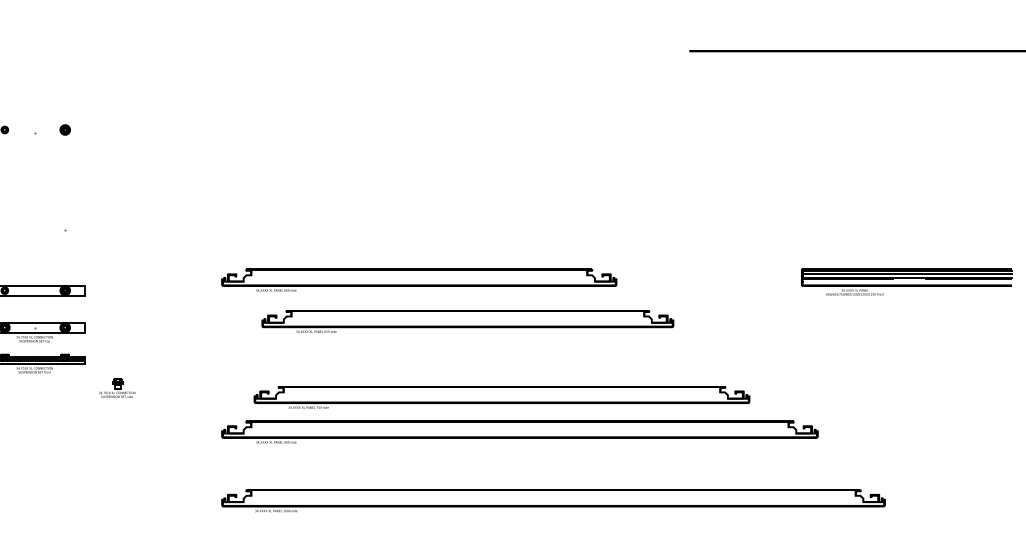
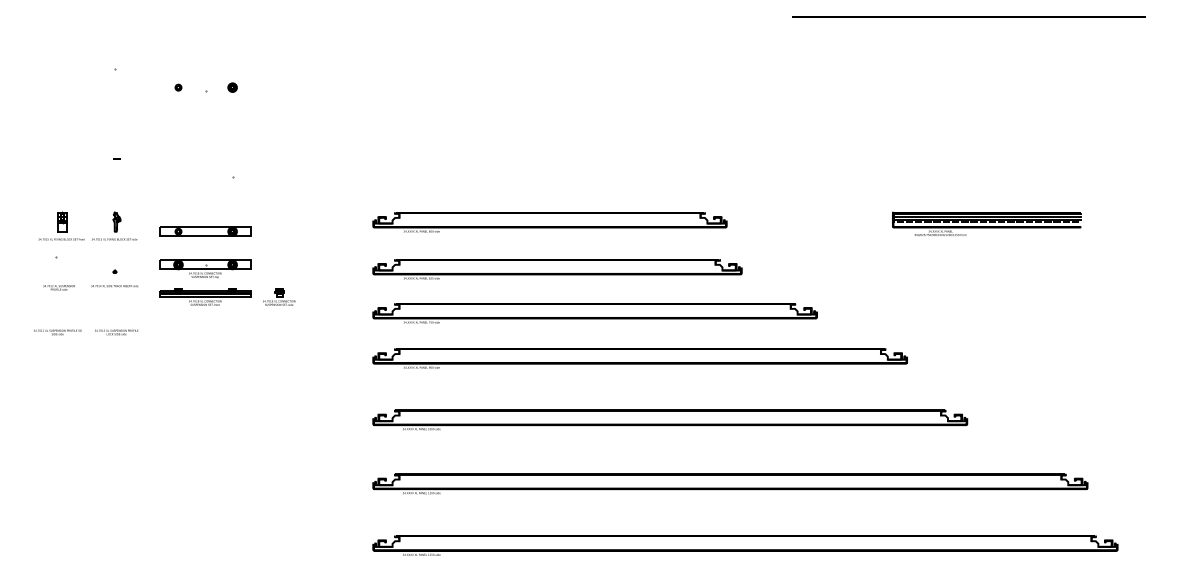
part: (467, 321) -> (557, 269), moved
part: (117, 387) -> (279, 296), moved
part: (501, 397) -> (594, 313), moved

